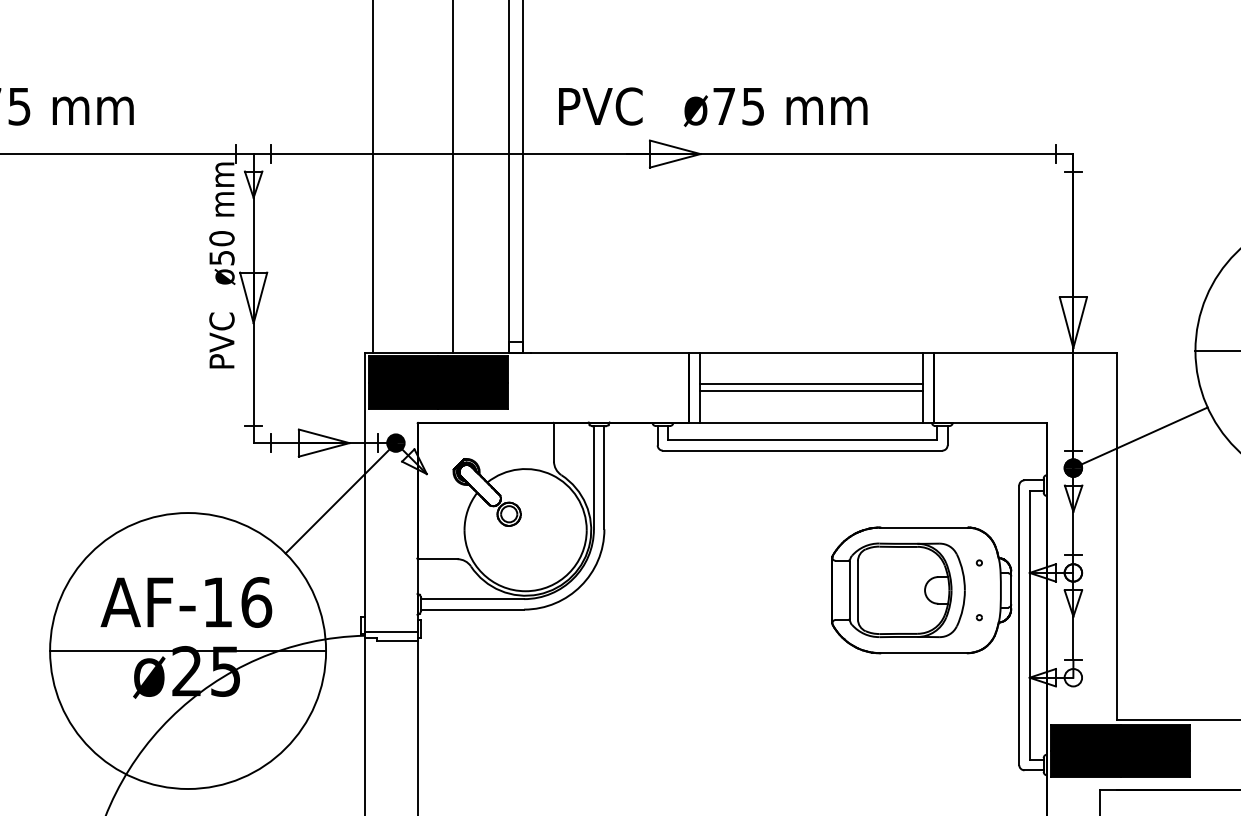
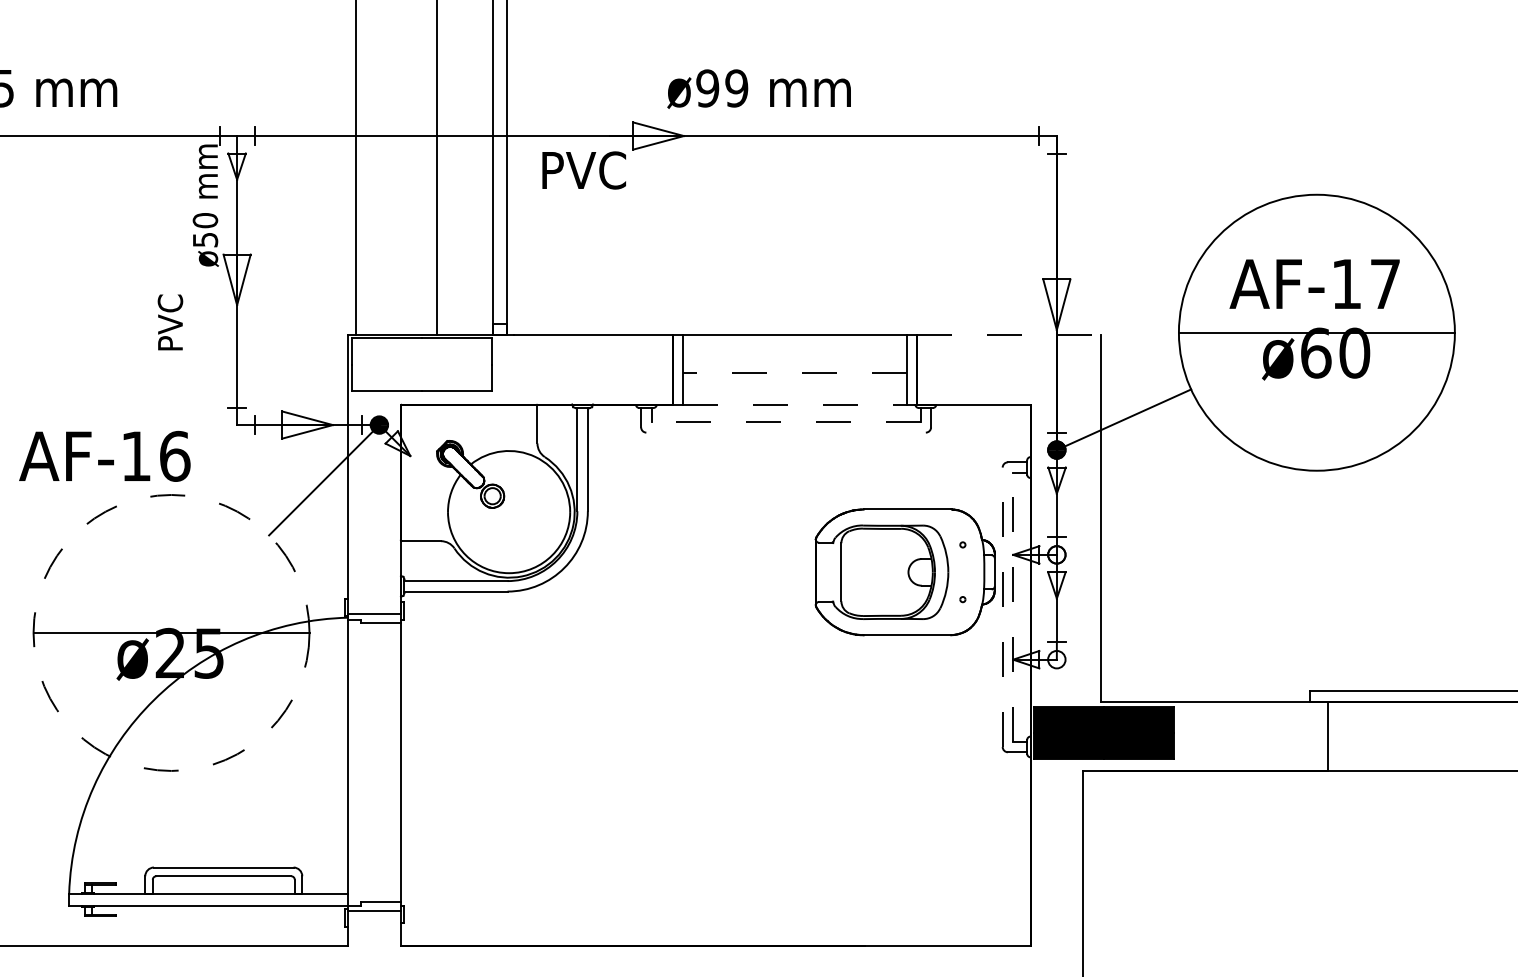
text: (600, 106) -> (583, 170), moved
text: (739, 106) -> (722, 88), ø75 -> ø99
text: (222, 340) -> (170, 322), moved
line: (1025, 352) -> (1008, 334), solid -> dashed
fill: (438, 382) -> (421, 364), removed
line: (811, 384) -> (794, 366), removed
line: (811, 391) -> (794, 373), solid -> dashed
line: (811, 422) -> (794, 404), solid -> dashed
line: (802, 440) -> (785, 422), solid -> dashed
line: (802, 450) -> (785, 432), removed
line: (850, 590) -> (833, 572), removed
text: (186, 601) -> (104, 455), moved
line: (1030, 624) -> (1013, 606), solid -> dashed
line: (1019, 625) -> (1002, 607), solid -> dashed
circle: (188, 650) -> (171, 632), solid -> dashed

